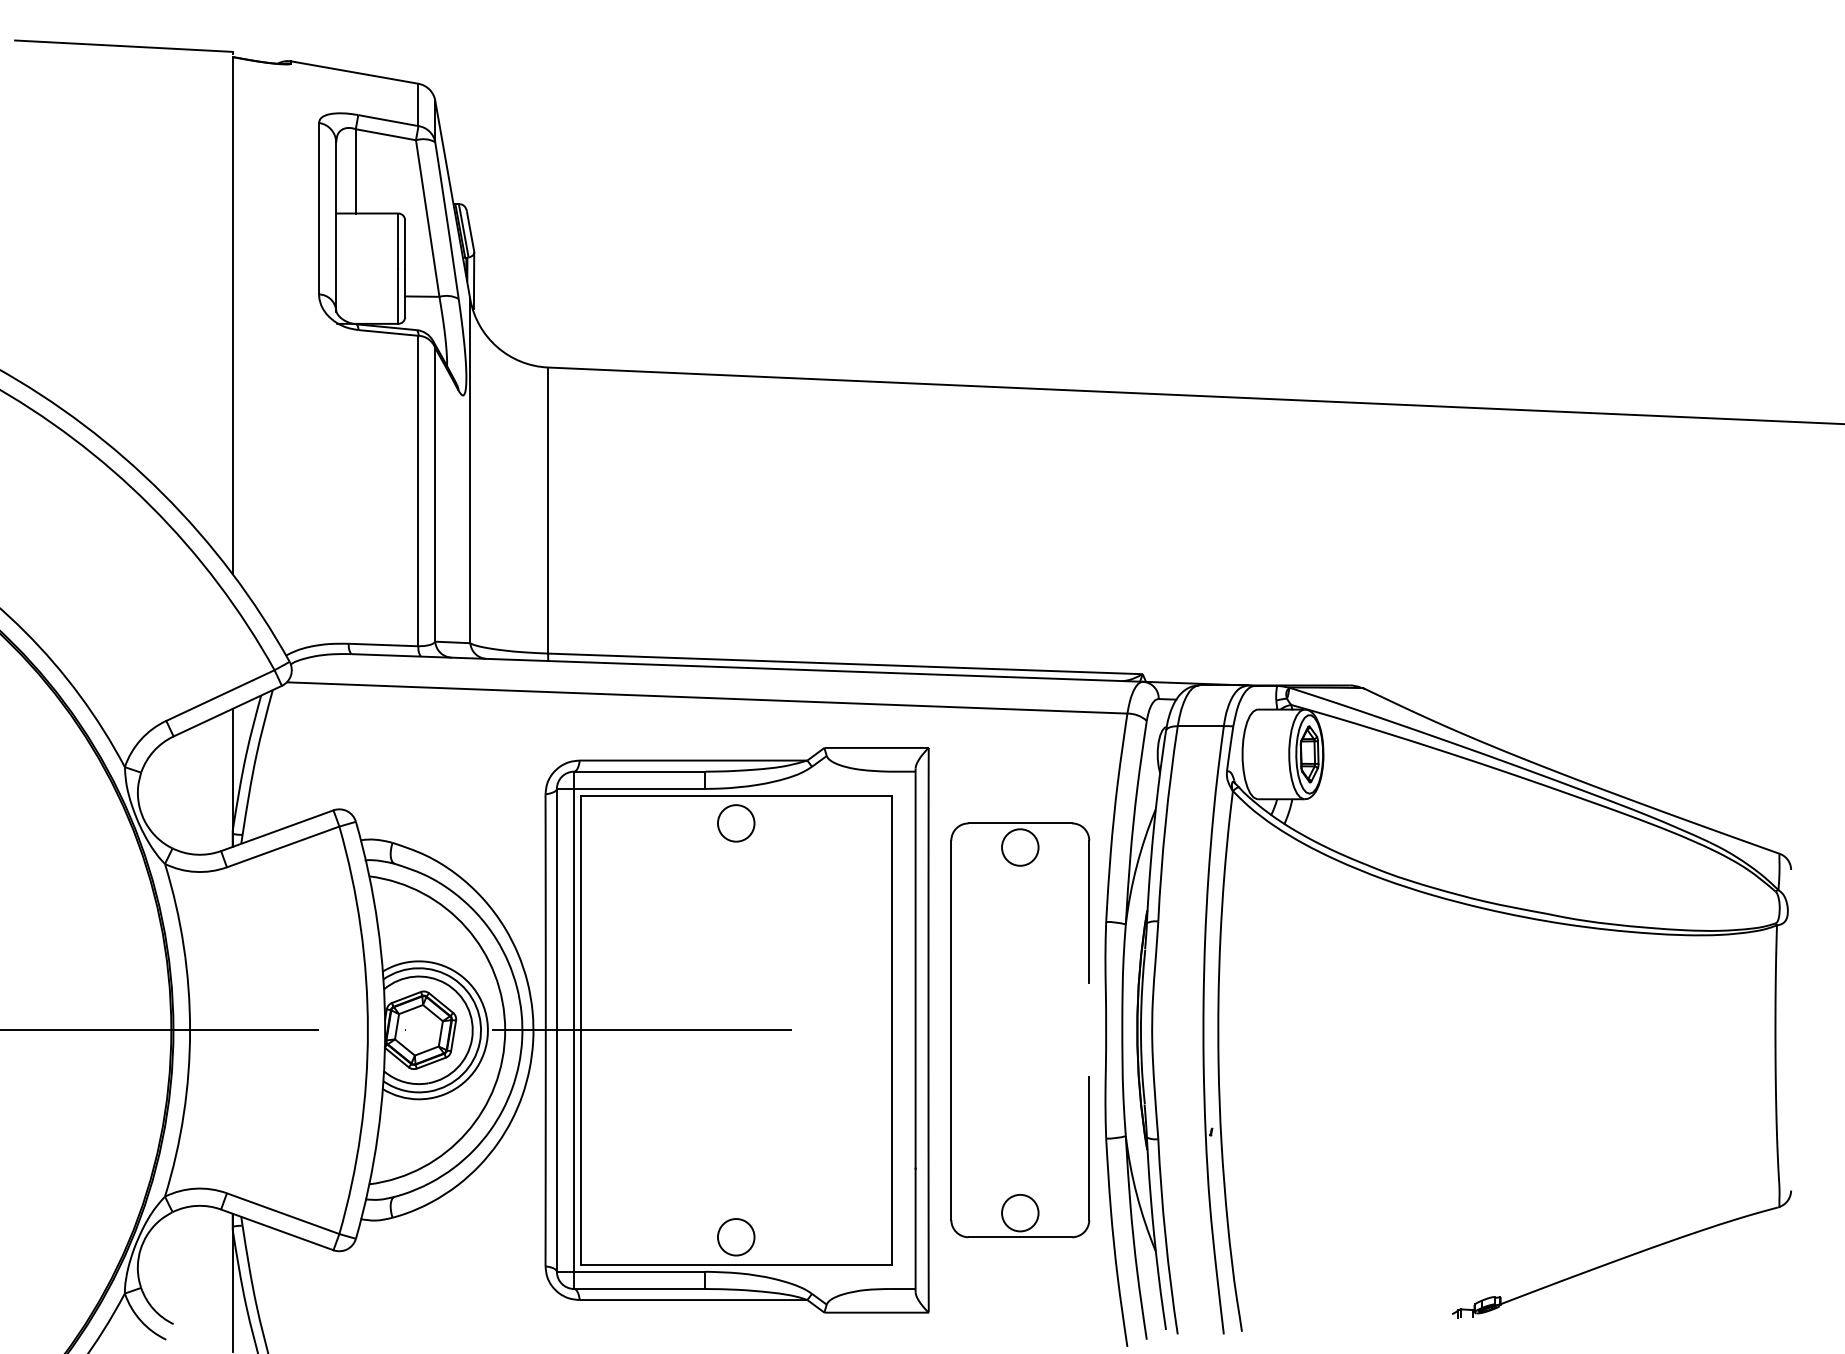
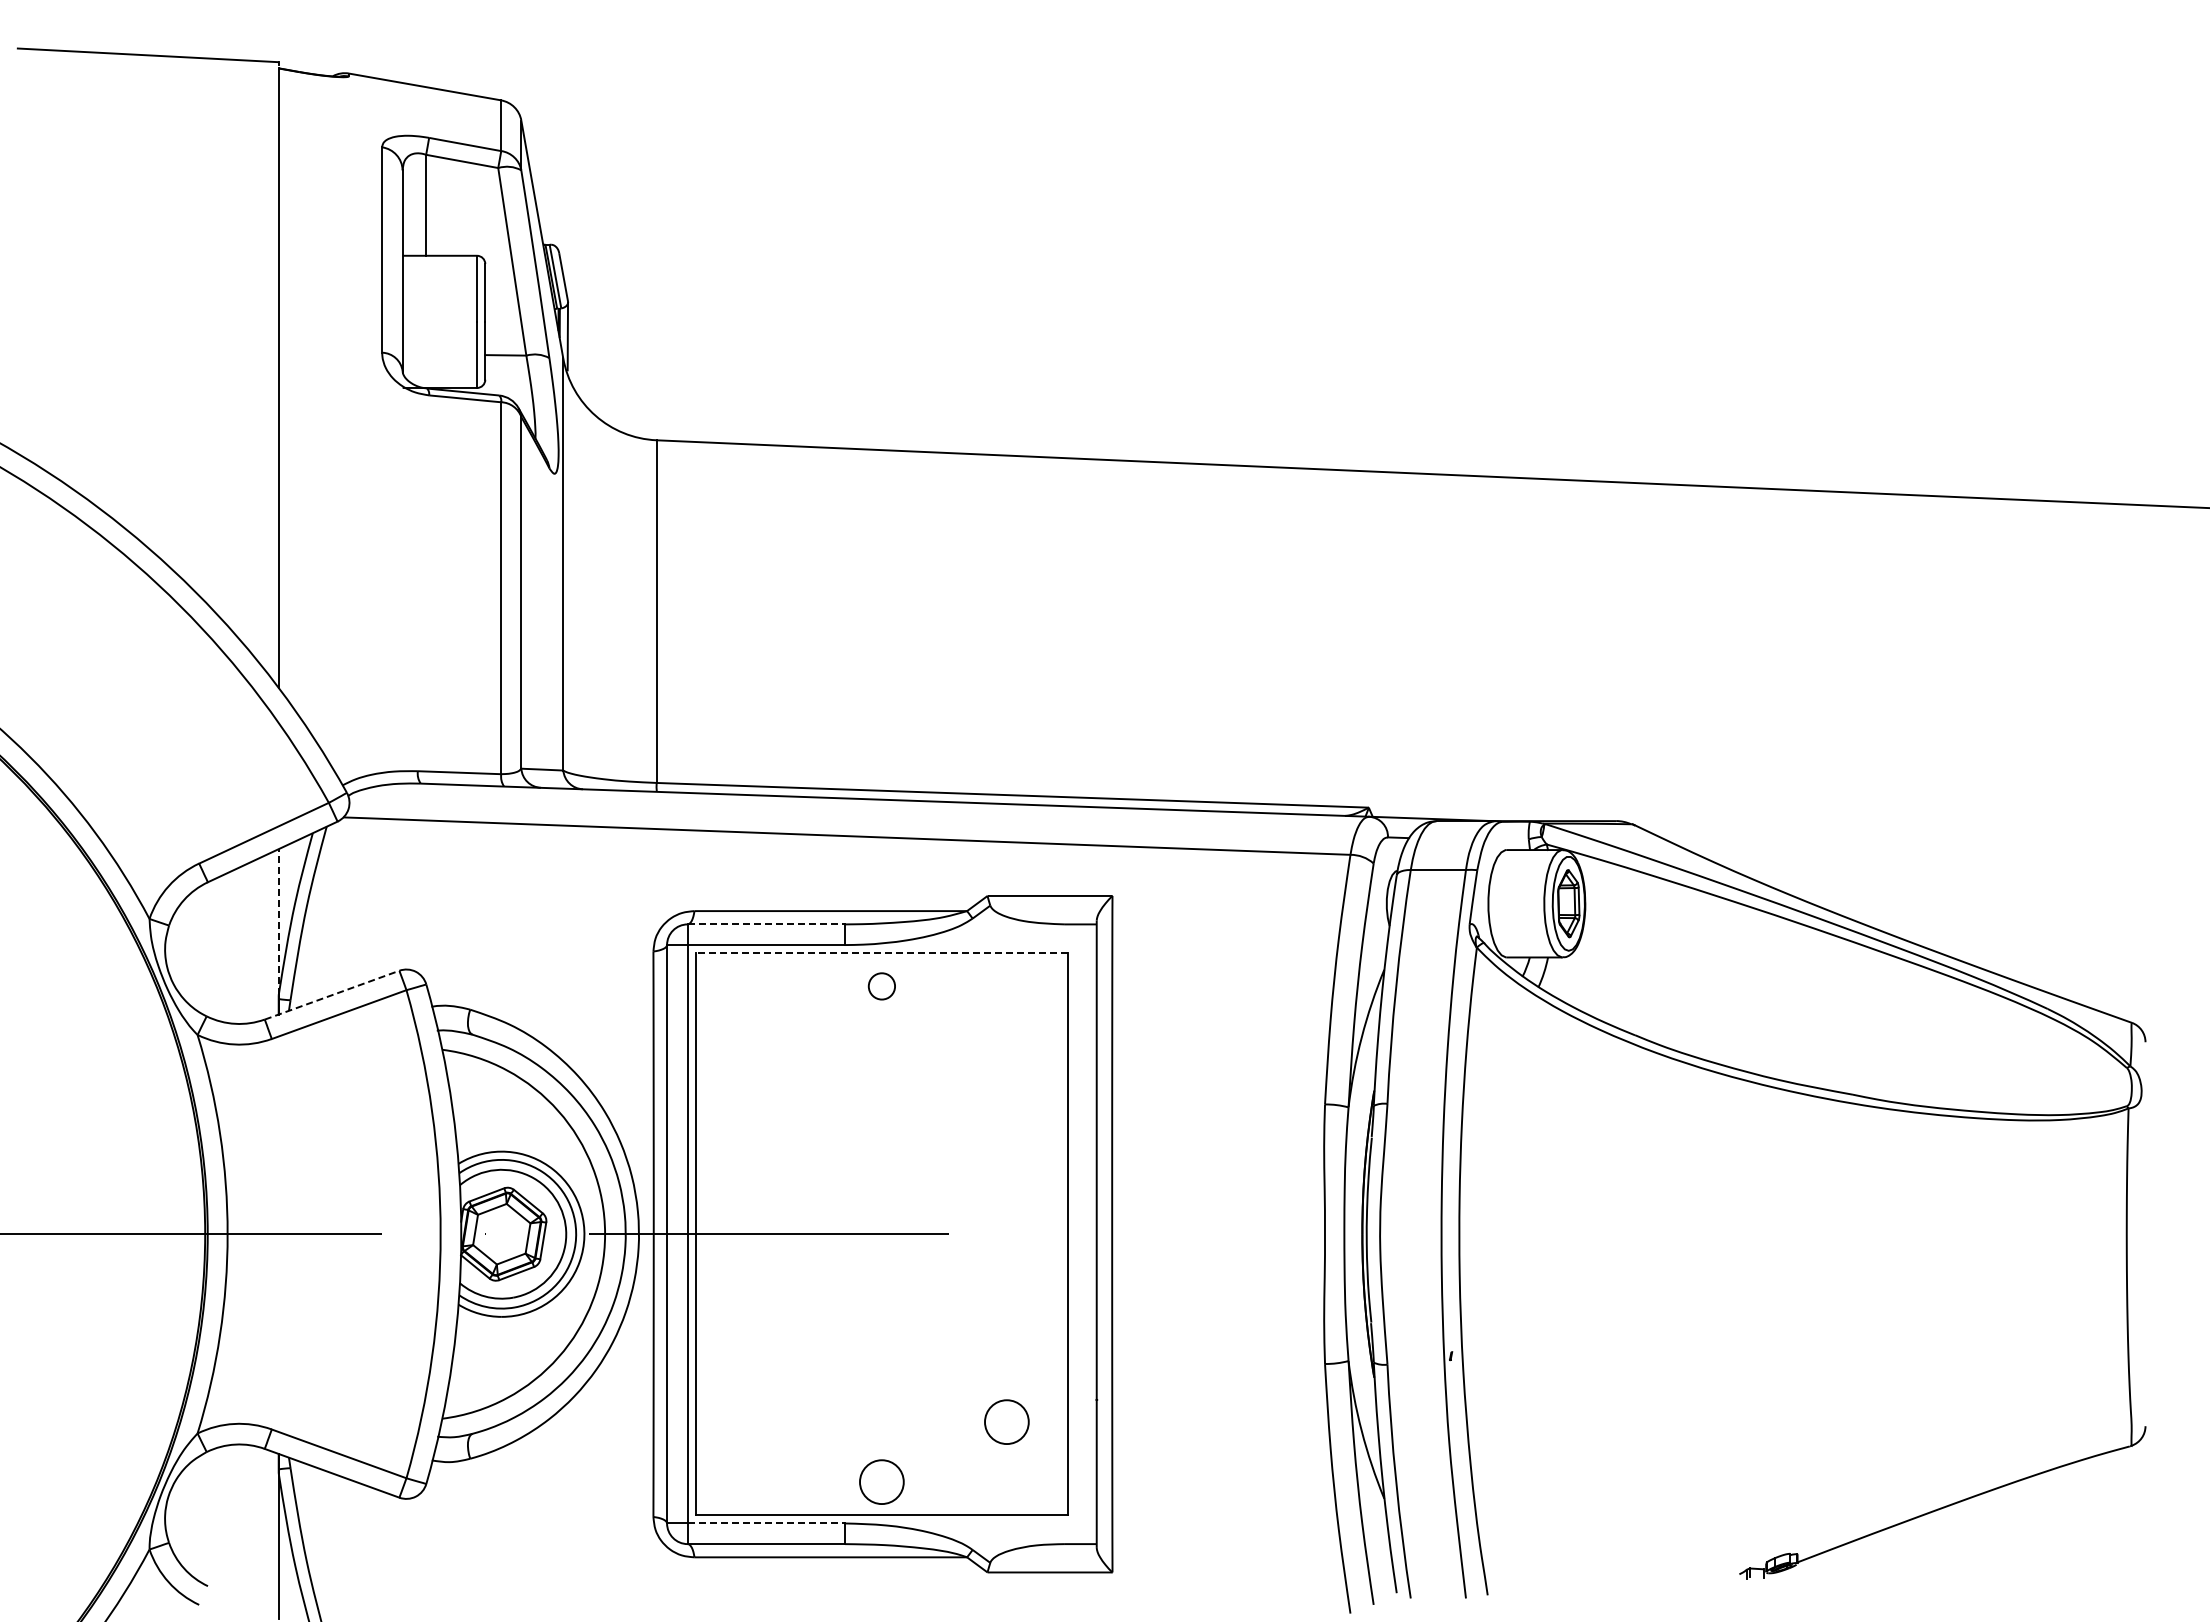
line: (232, 769) -> (278, 921), solid -> dashed
line: (639, 771) -> (766, 924), solid -> dashed
line: (735, 795) -> (881, 953), solid -> dashed
circle: (735, 823) -> (881, 986), size x0.6
line: (277, 831) -> (332, 995), solid -> dashed
part: (952, 1029) -> (1140, 1233), removed
circle: (840, 1186) -> (1006, 1421), added
line: (639, 1271) -> (766, 1523), solid -> dashed

